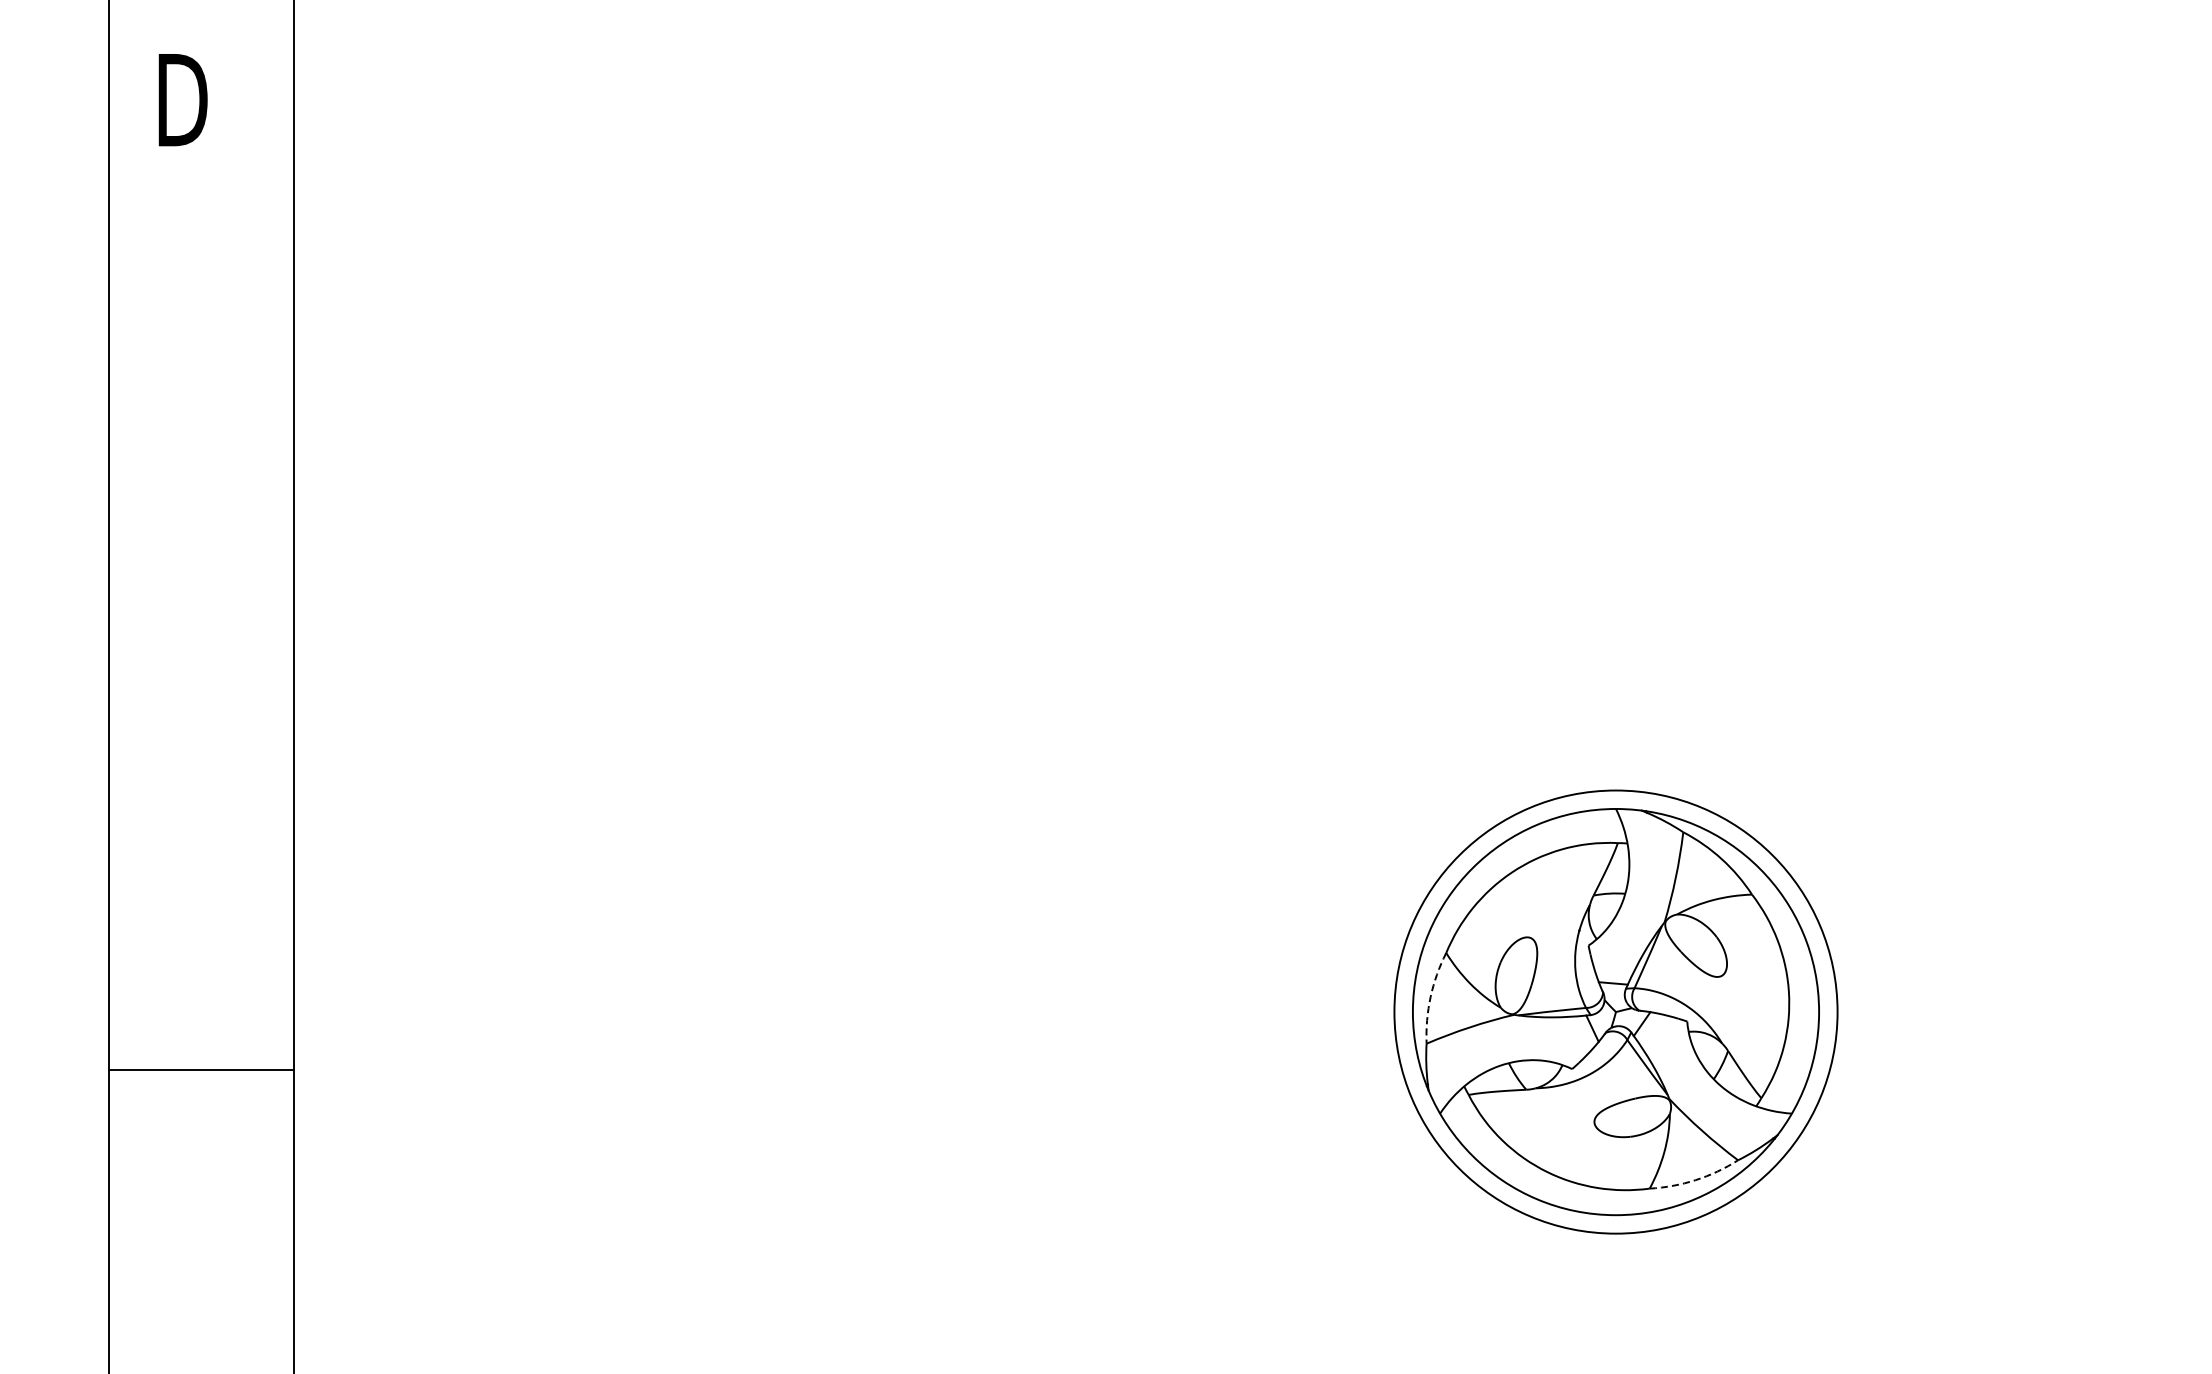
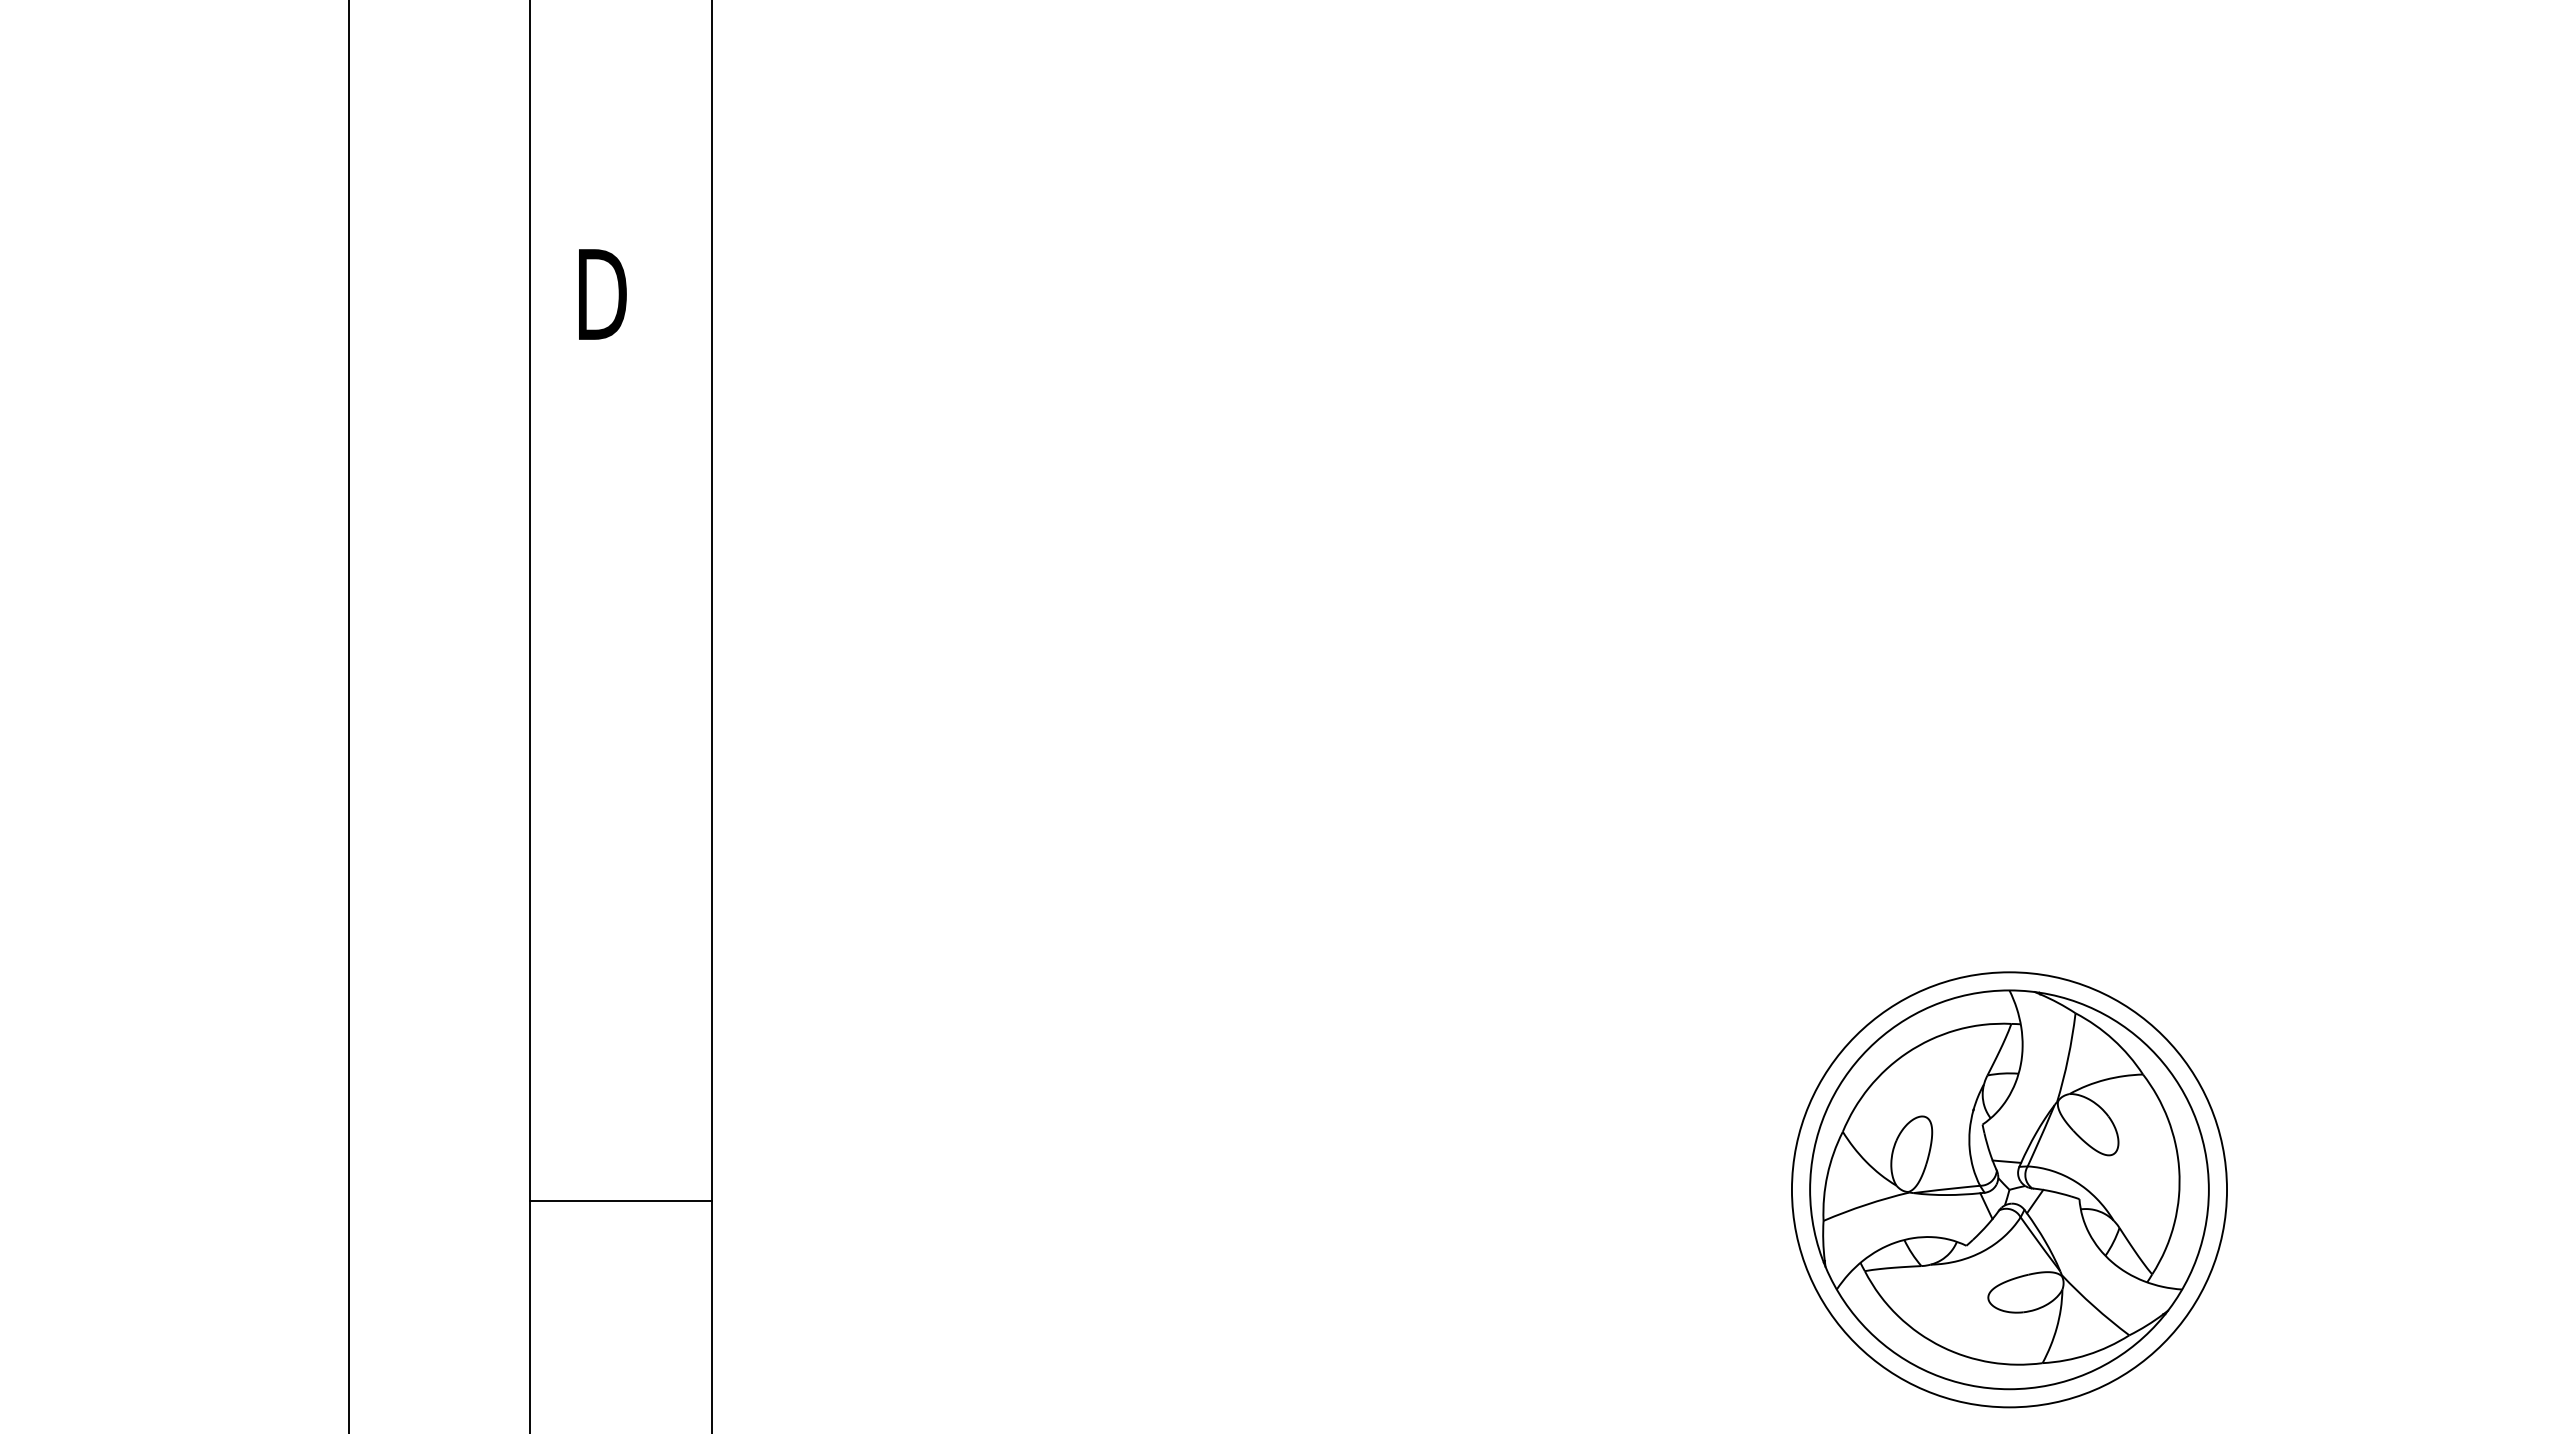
arc: (1430, 997) -> (1827, 1175), dashed -> solid
line: (201, 1069) -> (620, 1200), moved
arc: (1695, 1179) -> (2087, 1354), dashed -> solid

